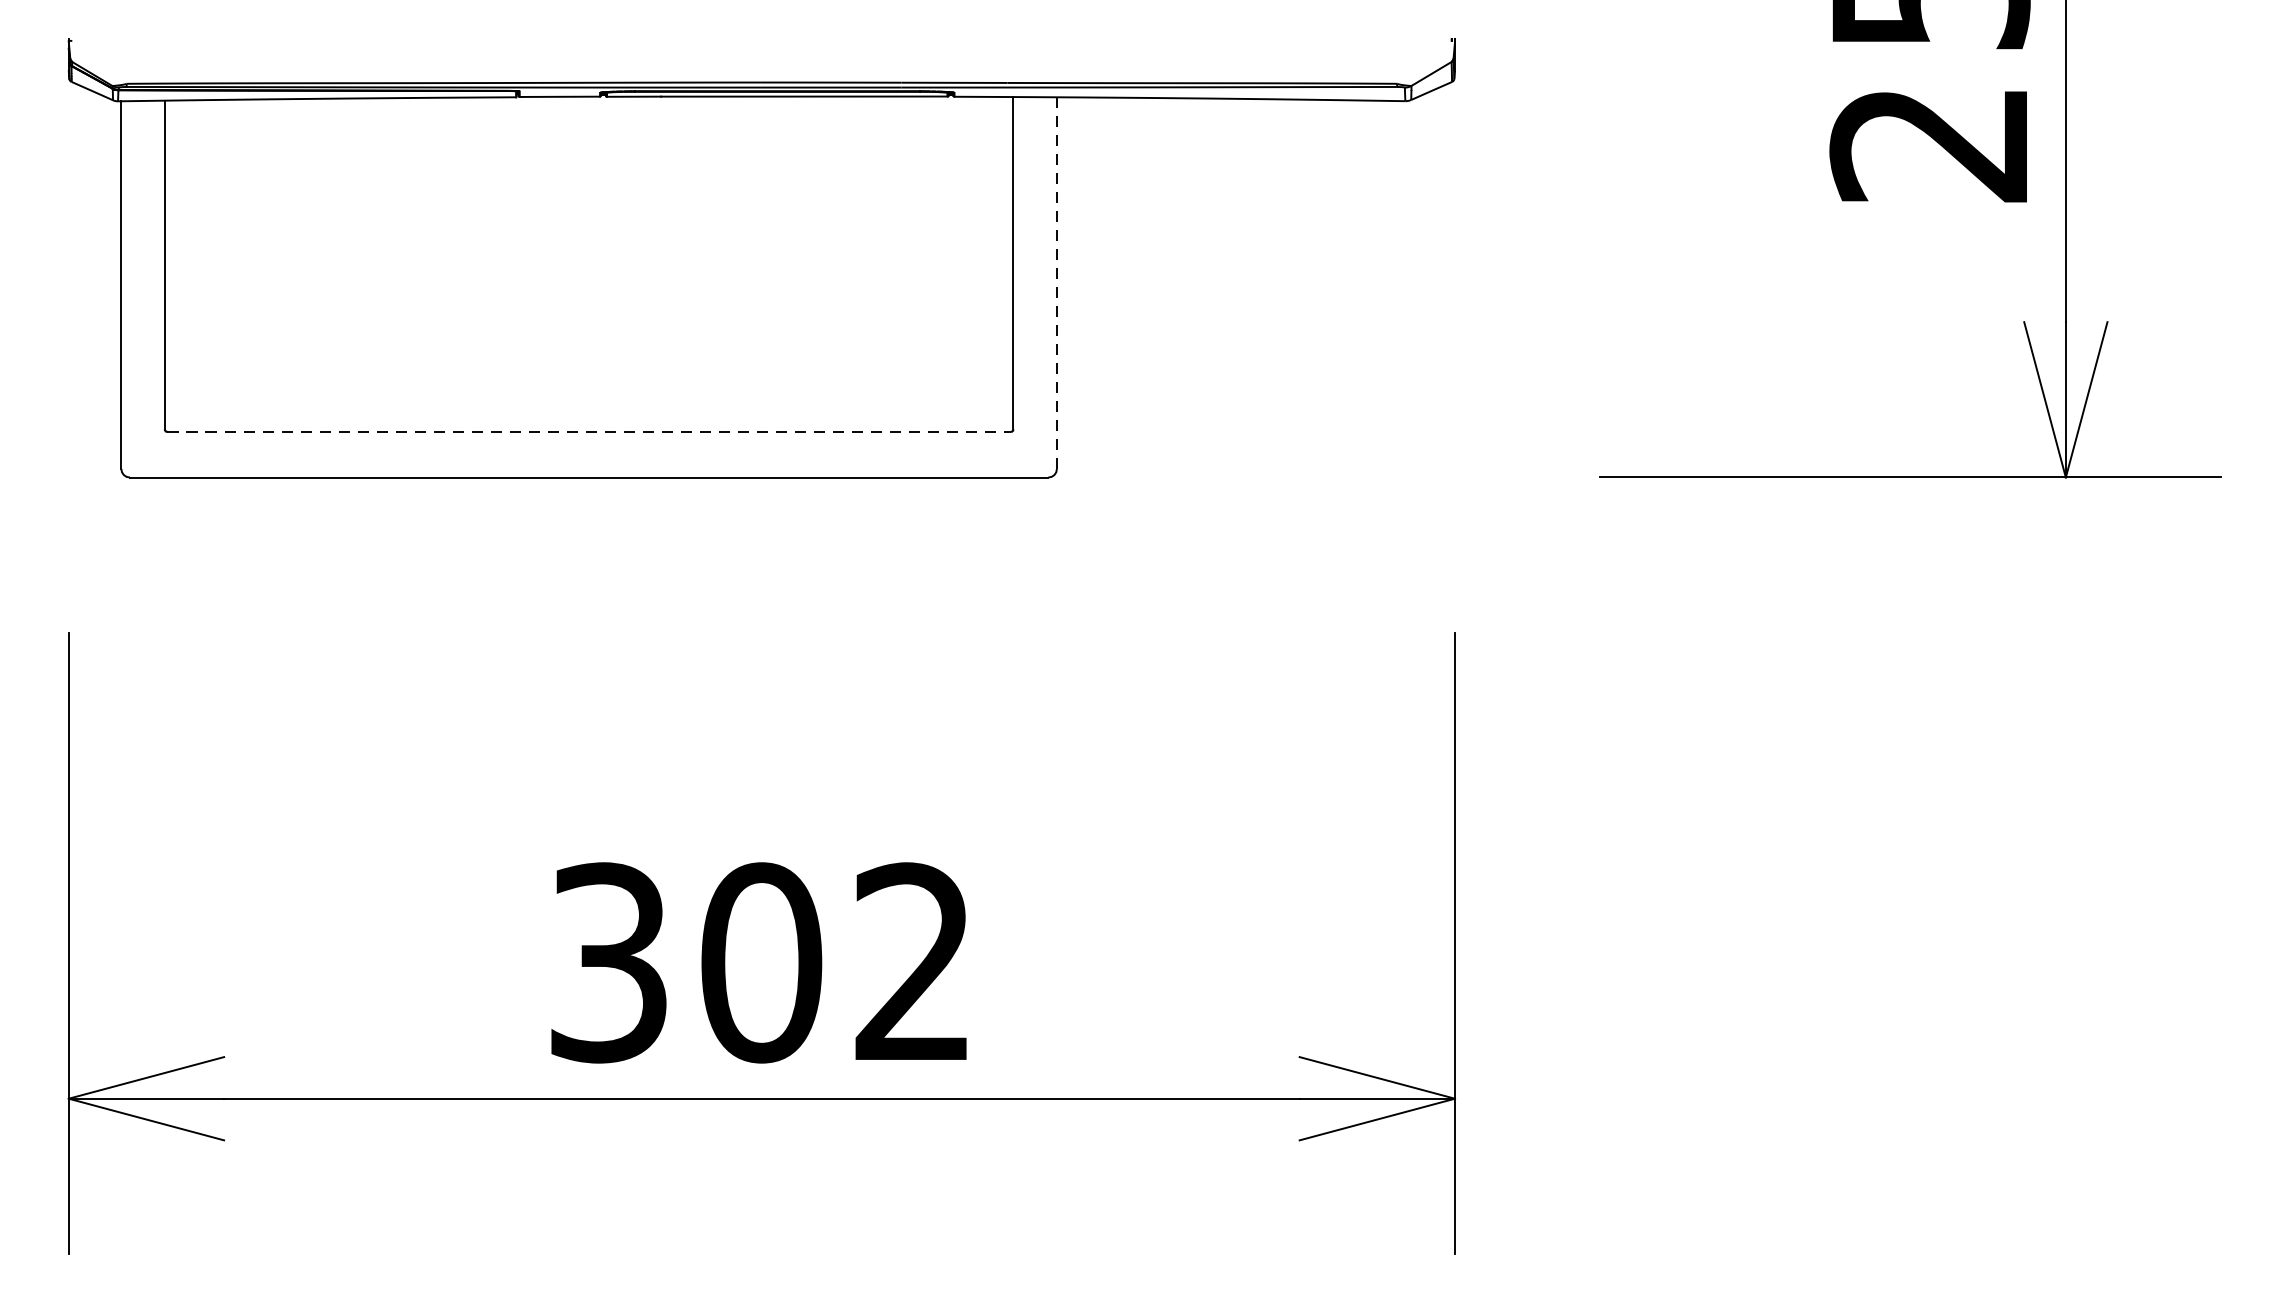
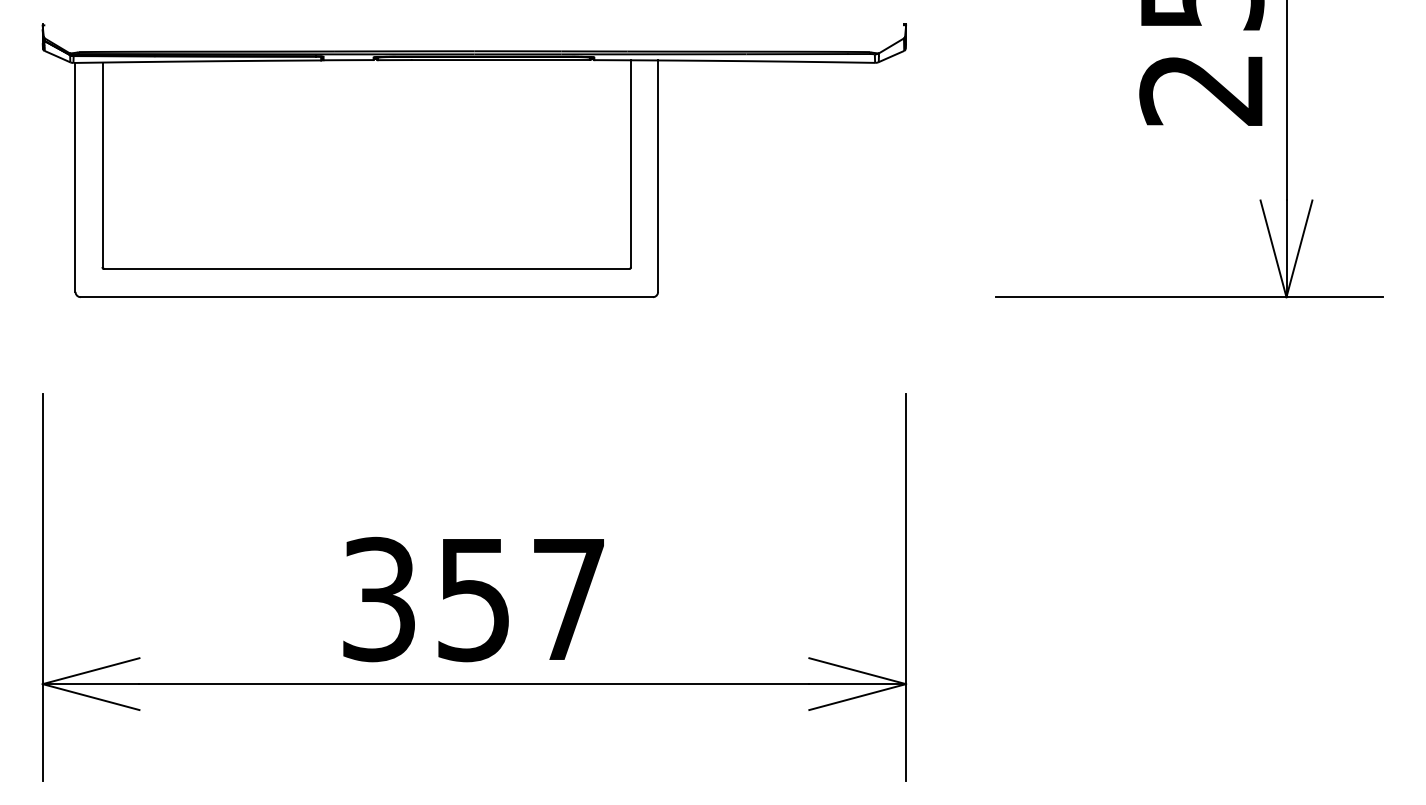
line: (1057, 283) -> (658, 176), dashed -> solid
line: (588, 431) -> (366, 268), dashed -> solid
text: (834, 962) -> (519, 599), 302 -> 357

